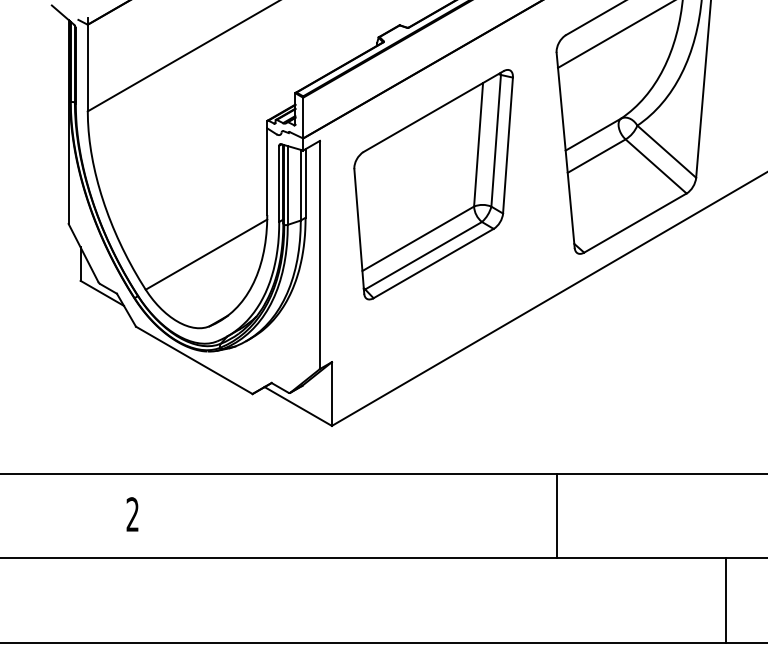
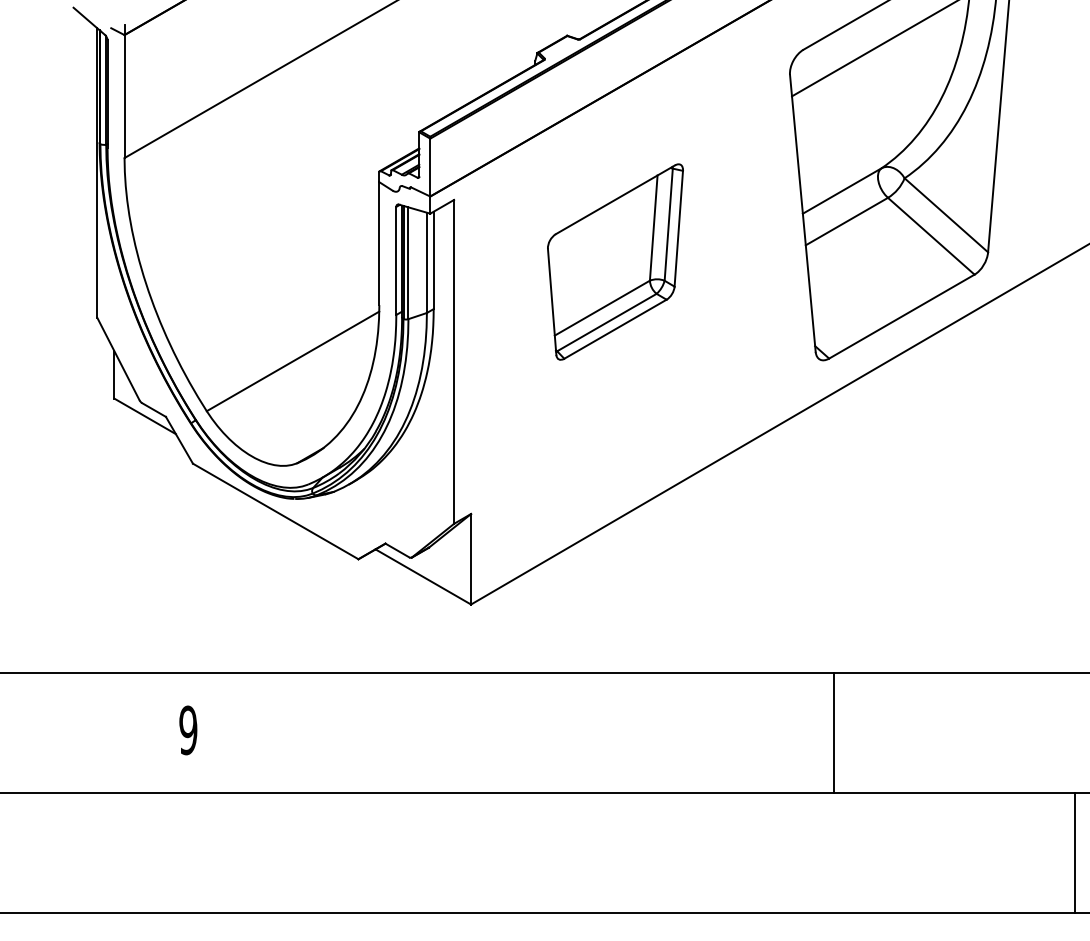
part: (433, 184) -> (615, 261), size x0.6
text: (132, 514) -> (188, 730), 2 -> 9
line: (556, 516) -> (833, 732), moved
line: (726, 600) -> (1074, 852), moved

